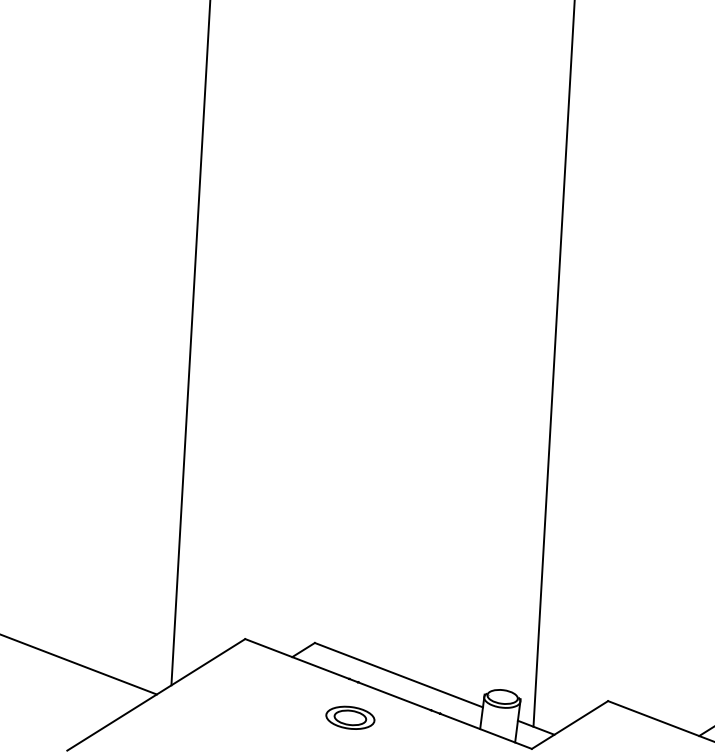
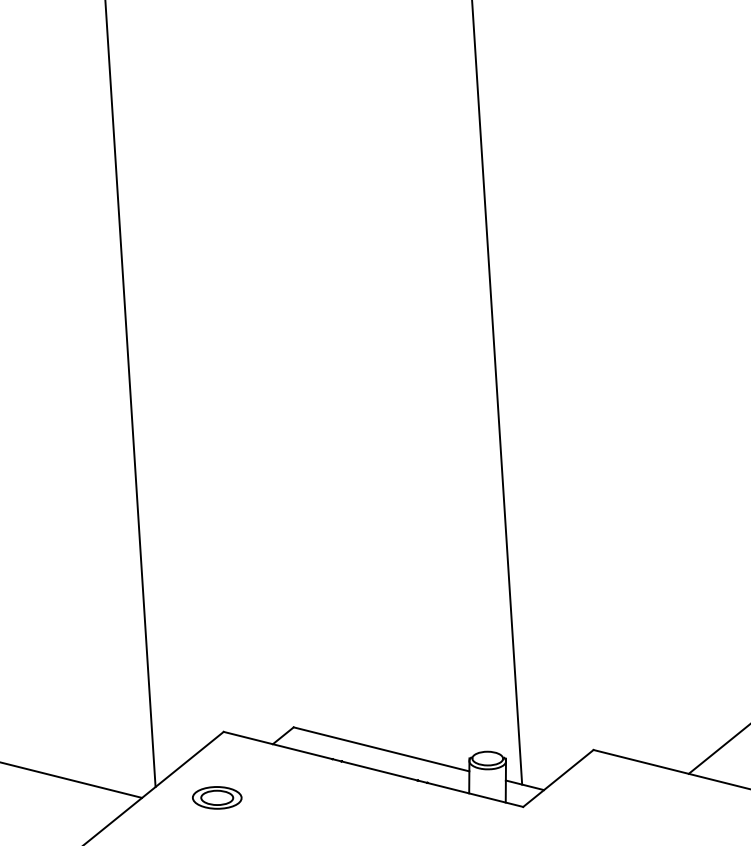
part: (350, 717) -> (217, 797), moved

